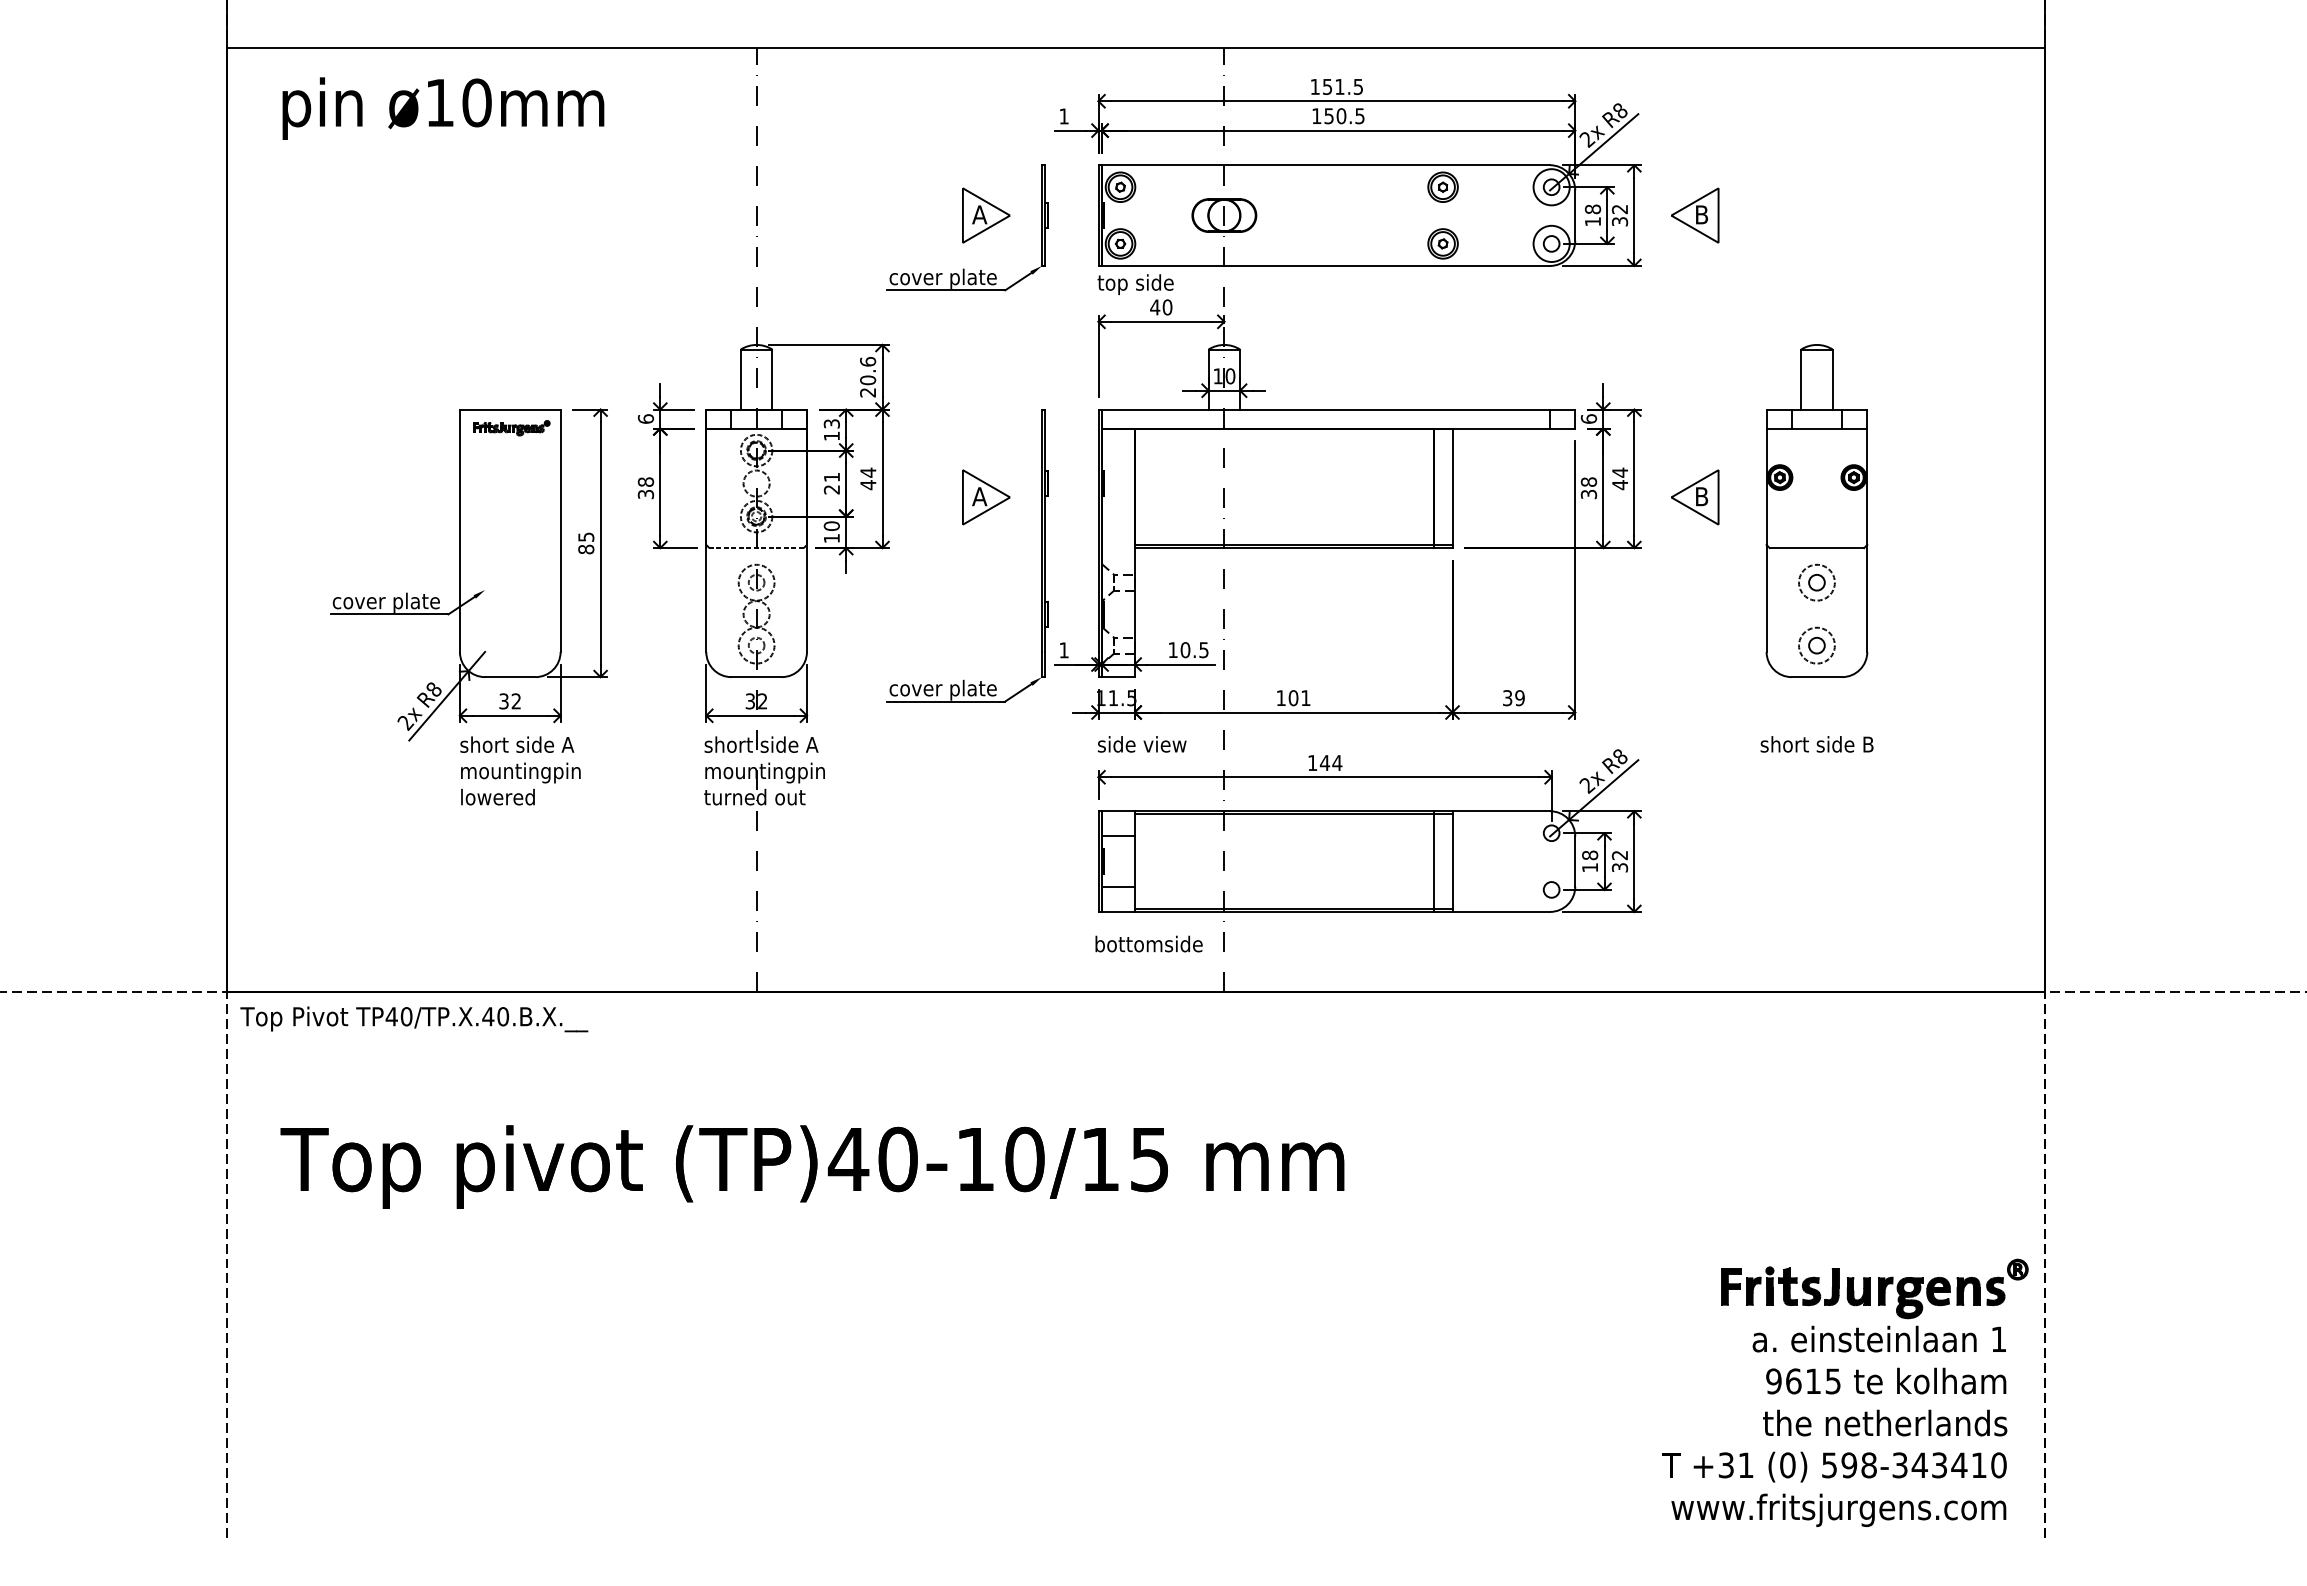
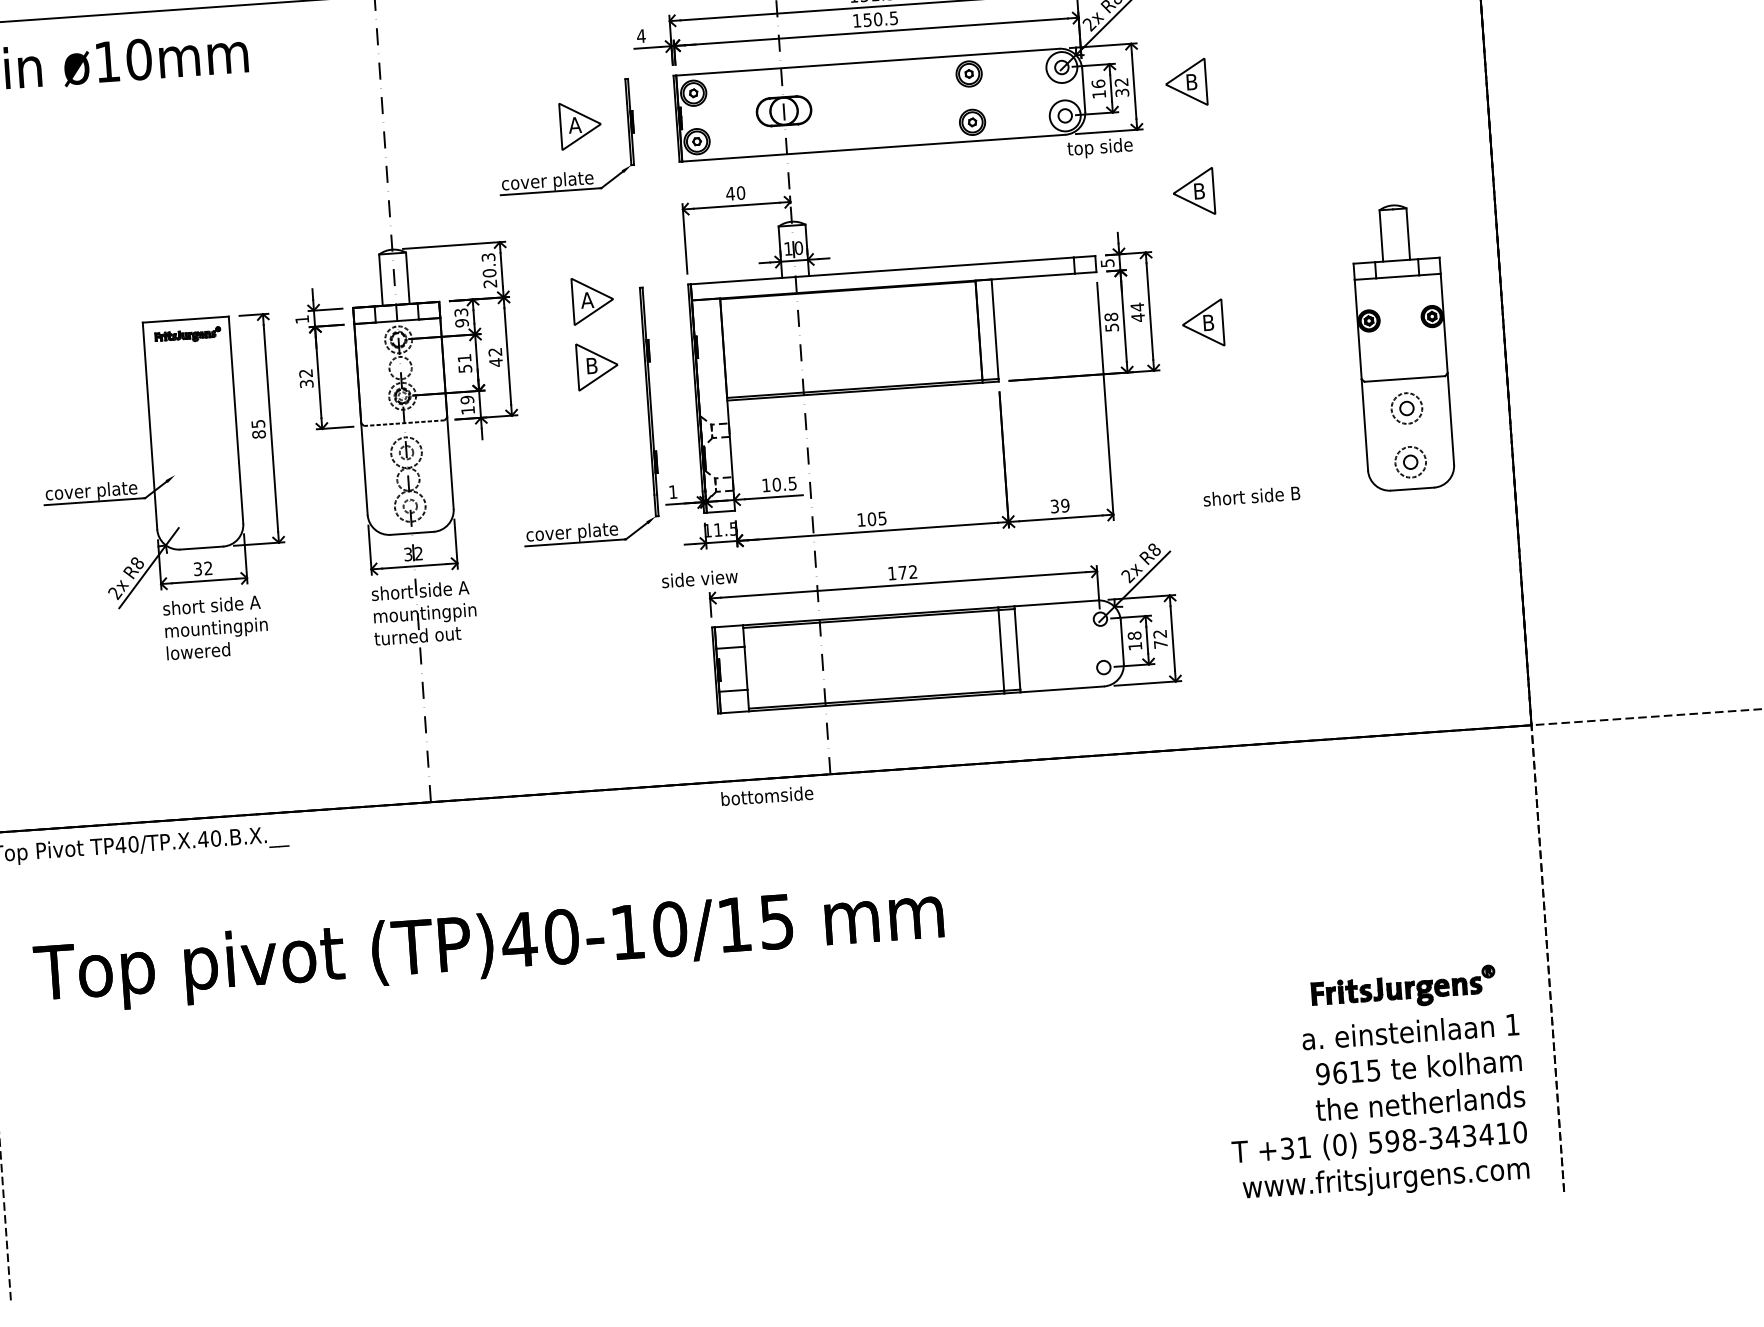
text: (1064, 116) -> (641, 36), 1 -> 4
text: (1592, 209) -> (1098, 84), 18 -> 16
text: (1135, 284) -> (1100, 148), moved
part: (1695, 343) -> (1194, 192), added
text: (868, 361) -> (488, 257), 20.6 -> 20.3
text: (645, 418) -> (301, 319), 6 -> 1
text: (1588, 418) -> (1107, 262), 6 -> 5
part: (986, 420) -> (593, 300), added
text: (831, 436) -> (461, 323), 13 -> 93
text: (868, 472) -> (495, 351), 44 -> 42
text: (646, 481) -> (306, 372), 38 -> 32
text: (831, 489) -> (464, 368), 21 -> 51
text: (1588, 493) -> (1111, 326), 38 -> 58
text: (979, 496) -> (591, 365), A -> B
part: (1816, 510) -> (1402, 346), moved
text: (831, 526) -> (467, 400), 10 -> 19
text: (1305, 698) -> (882, 518), 101 -> 105
text: (1142, 744) -> (700, 578), moved
text: (1816, 744) -> (1251, 496), moved
text: (1330, 762) -> (907, 571), 144 -> 172
text: (1619, 867) -> (1160, 644), 32 -> 72
text: (1148, 943) -> (766, 795), moved
part: (1874, 1288) -> (1403, 988), size x0.7

